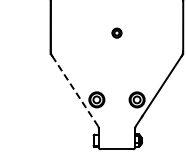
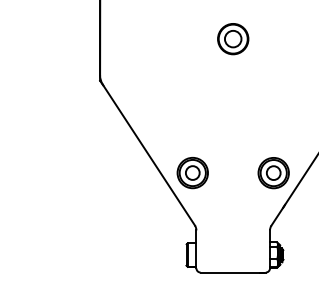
part: (116, 32) -> (232, 37), size x1.67
line: (75, 91) -> (149, 156), dashed -> solid

